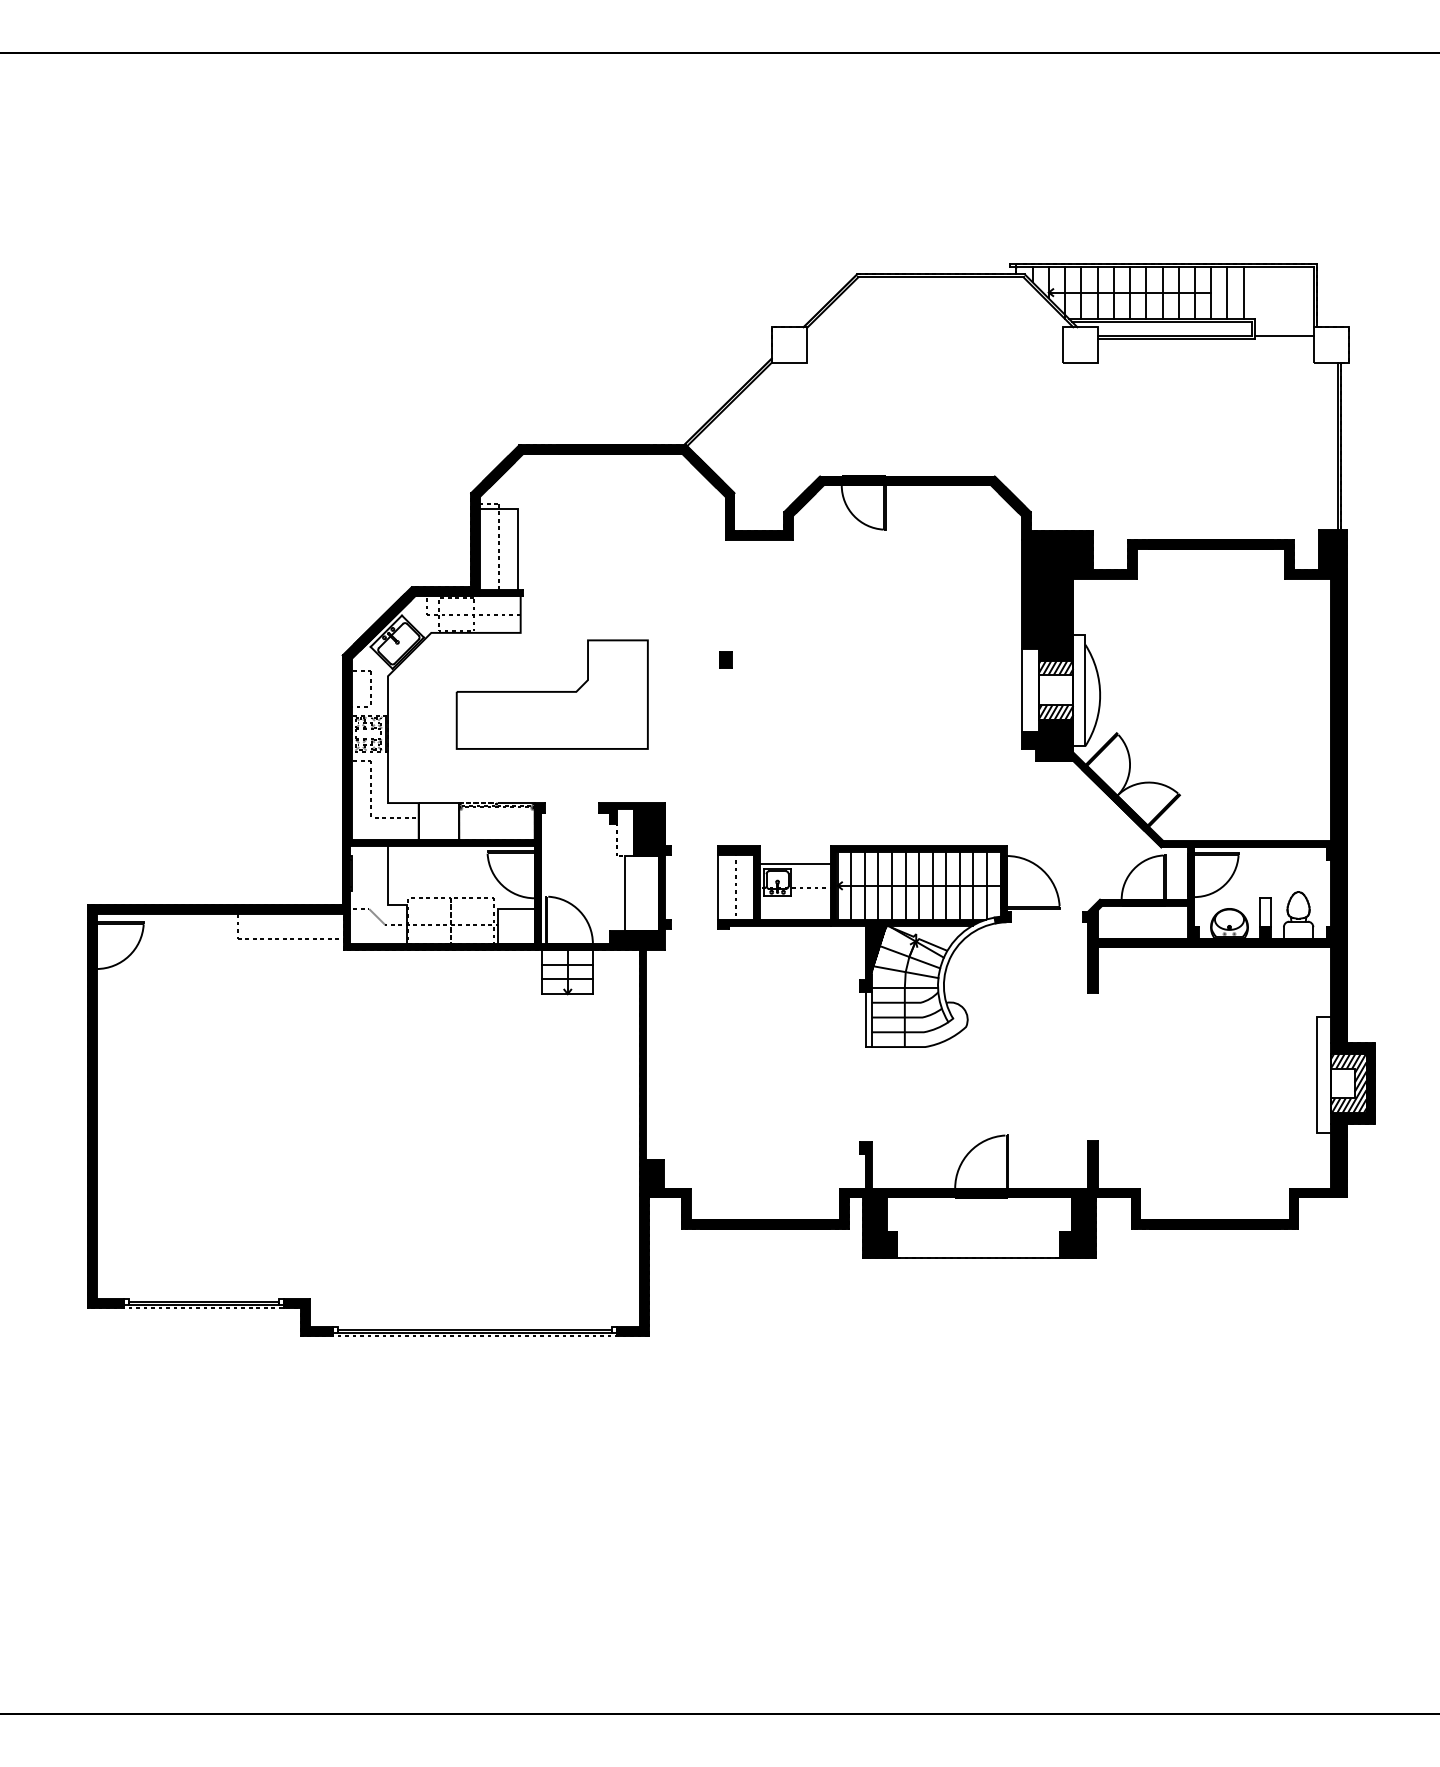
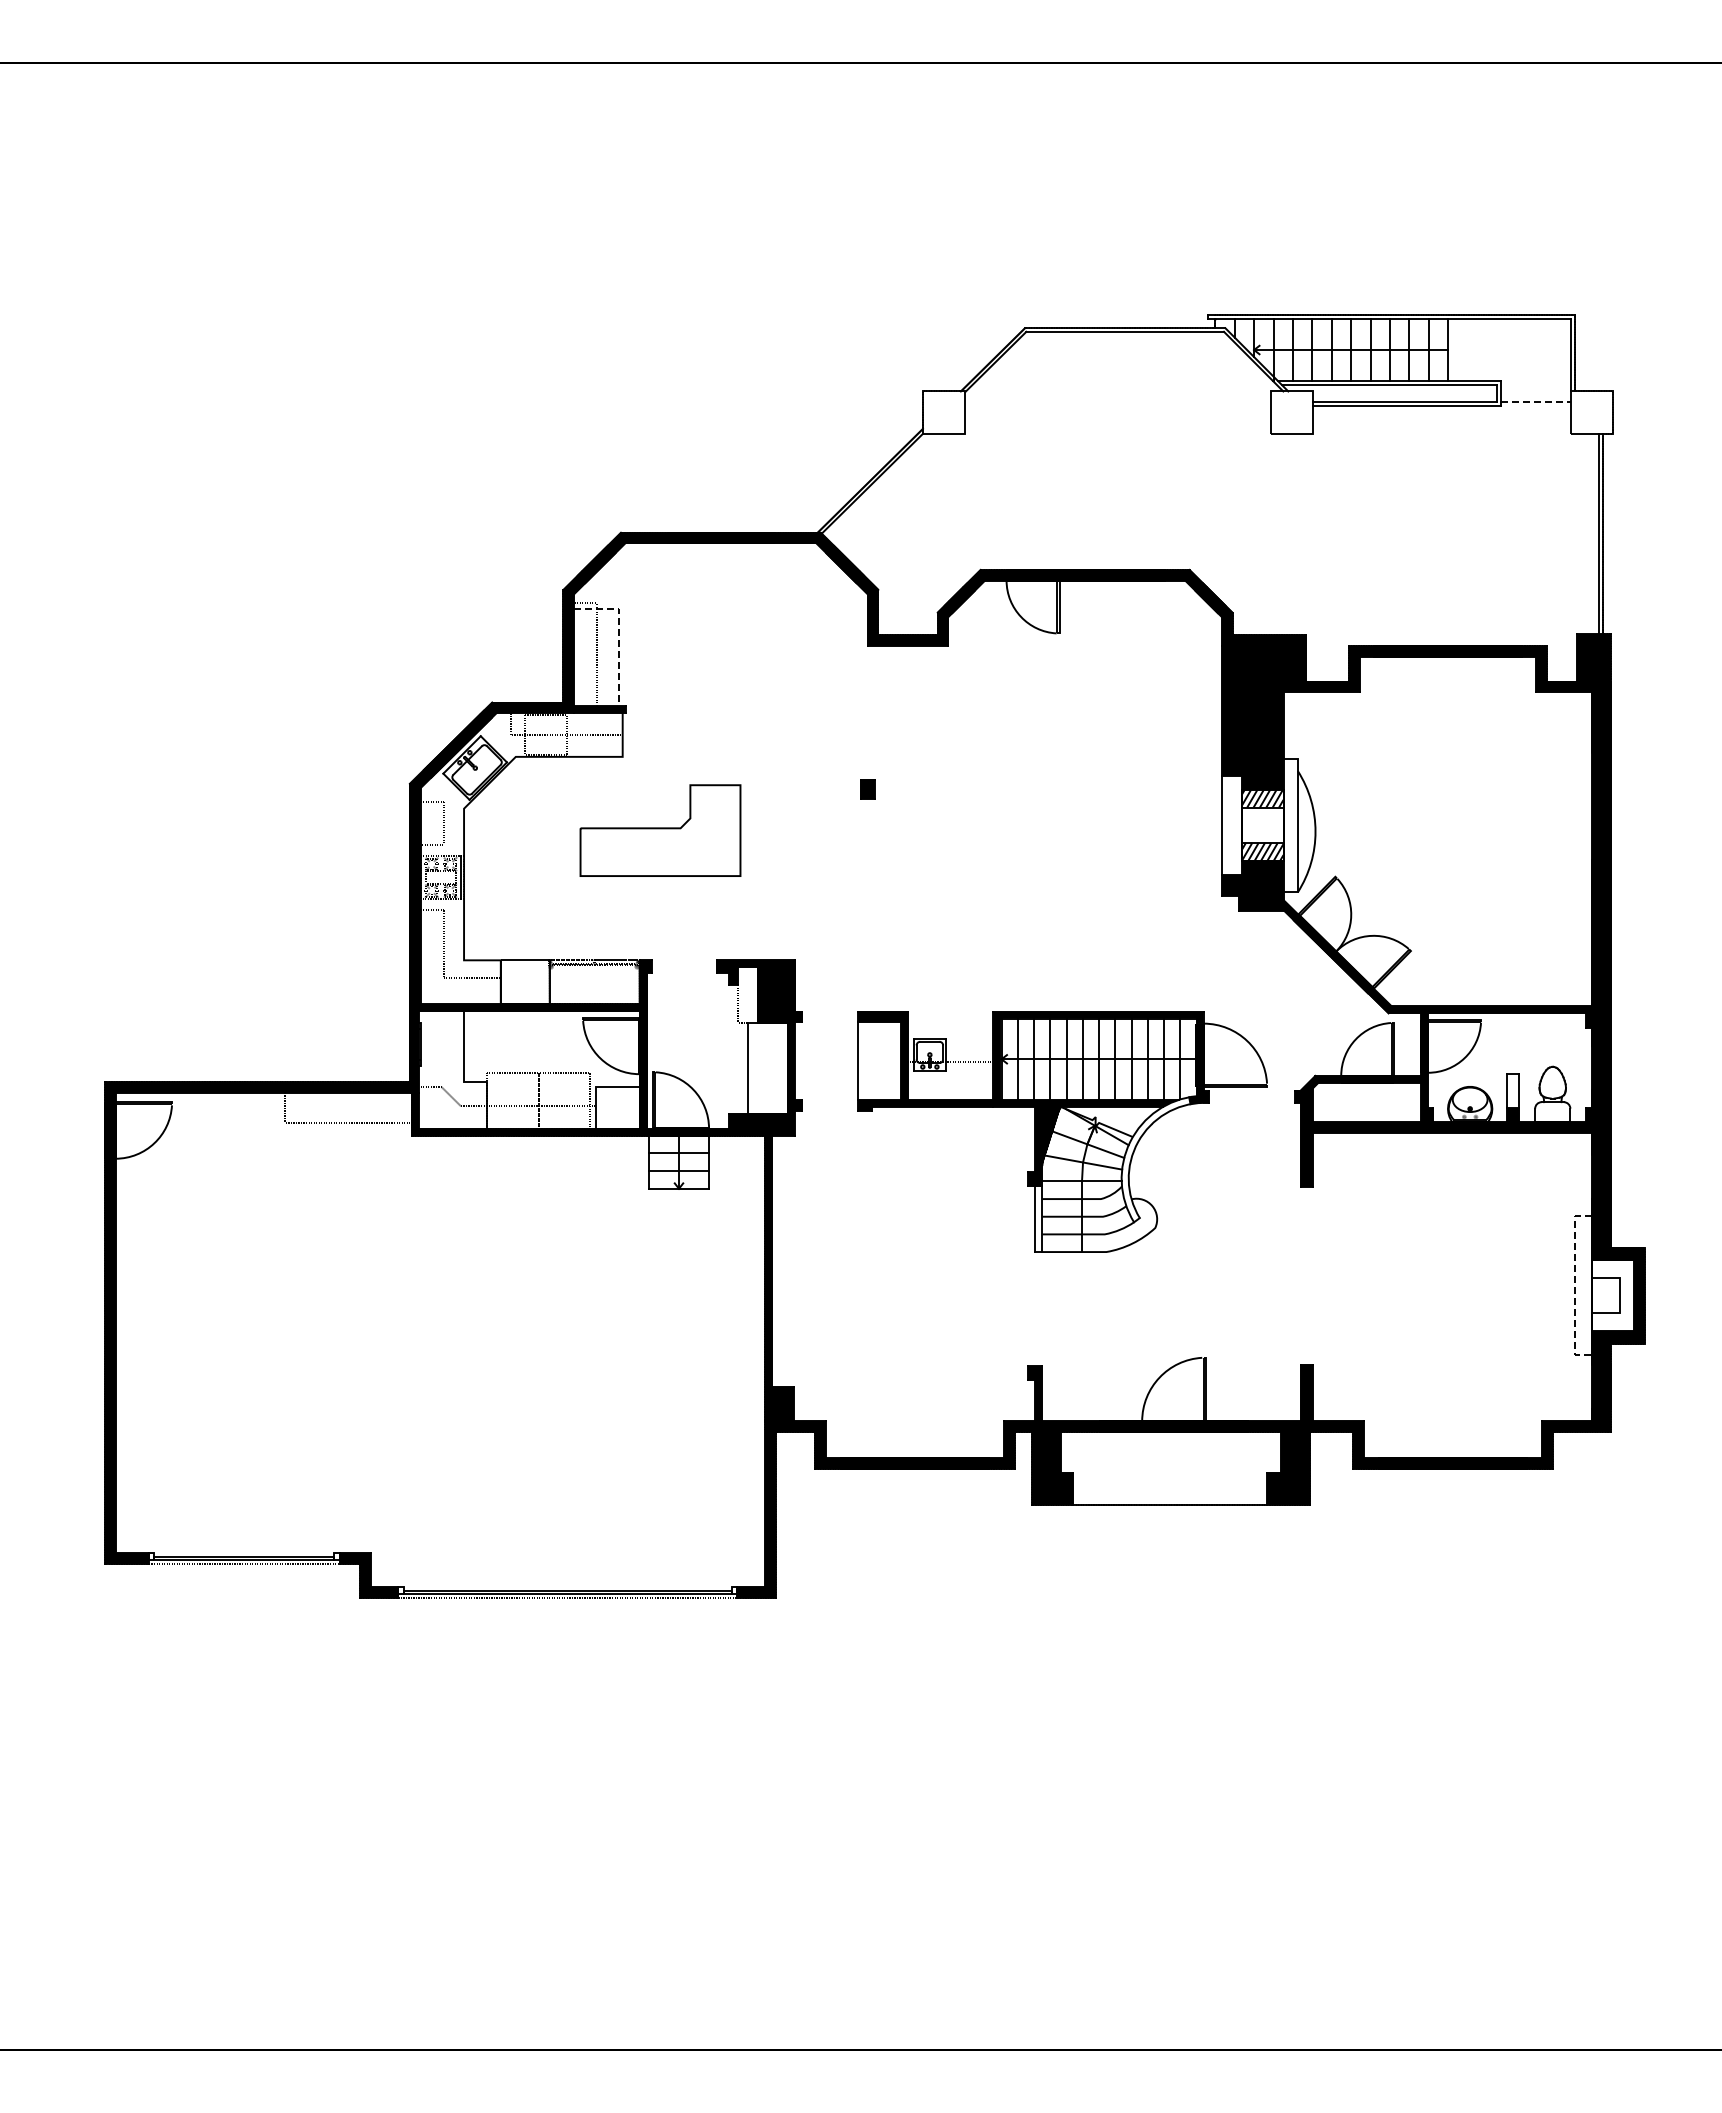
line: (1227, 292) -> (1467, 349), removed
line: (1244, 292) -> (1487, 349), removed
line: (1284, 336) -> (1536, 402), solid -> dashed
line: (518, 530) -> (619, 634), solid -> dashed
part: (552, 694) -> (660, 830), size x0.7
line: (794, 863) -> (950, 1032), removed
line: (735, 886) -> (879, 1060), removed
line: (1316, 1075) -> (1574, 1285), solid -> dashed
hatch: (1348, 1083) -> (1612, 1295), removed

